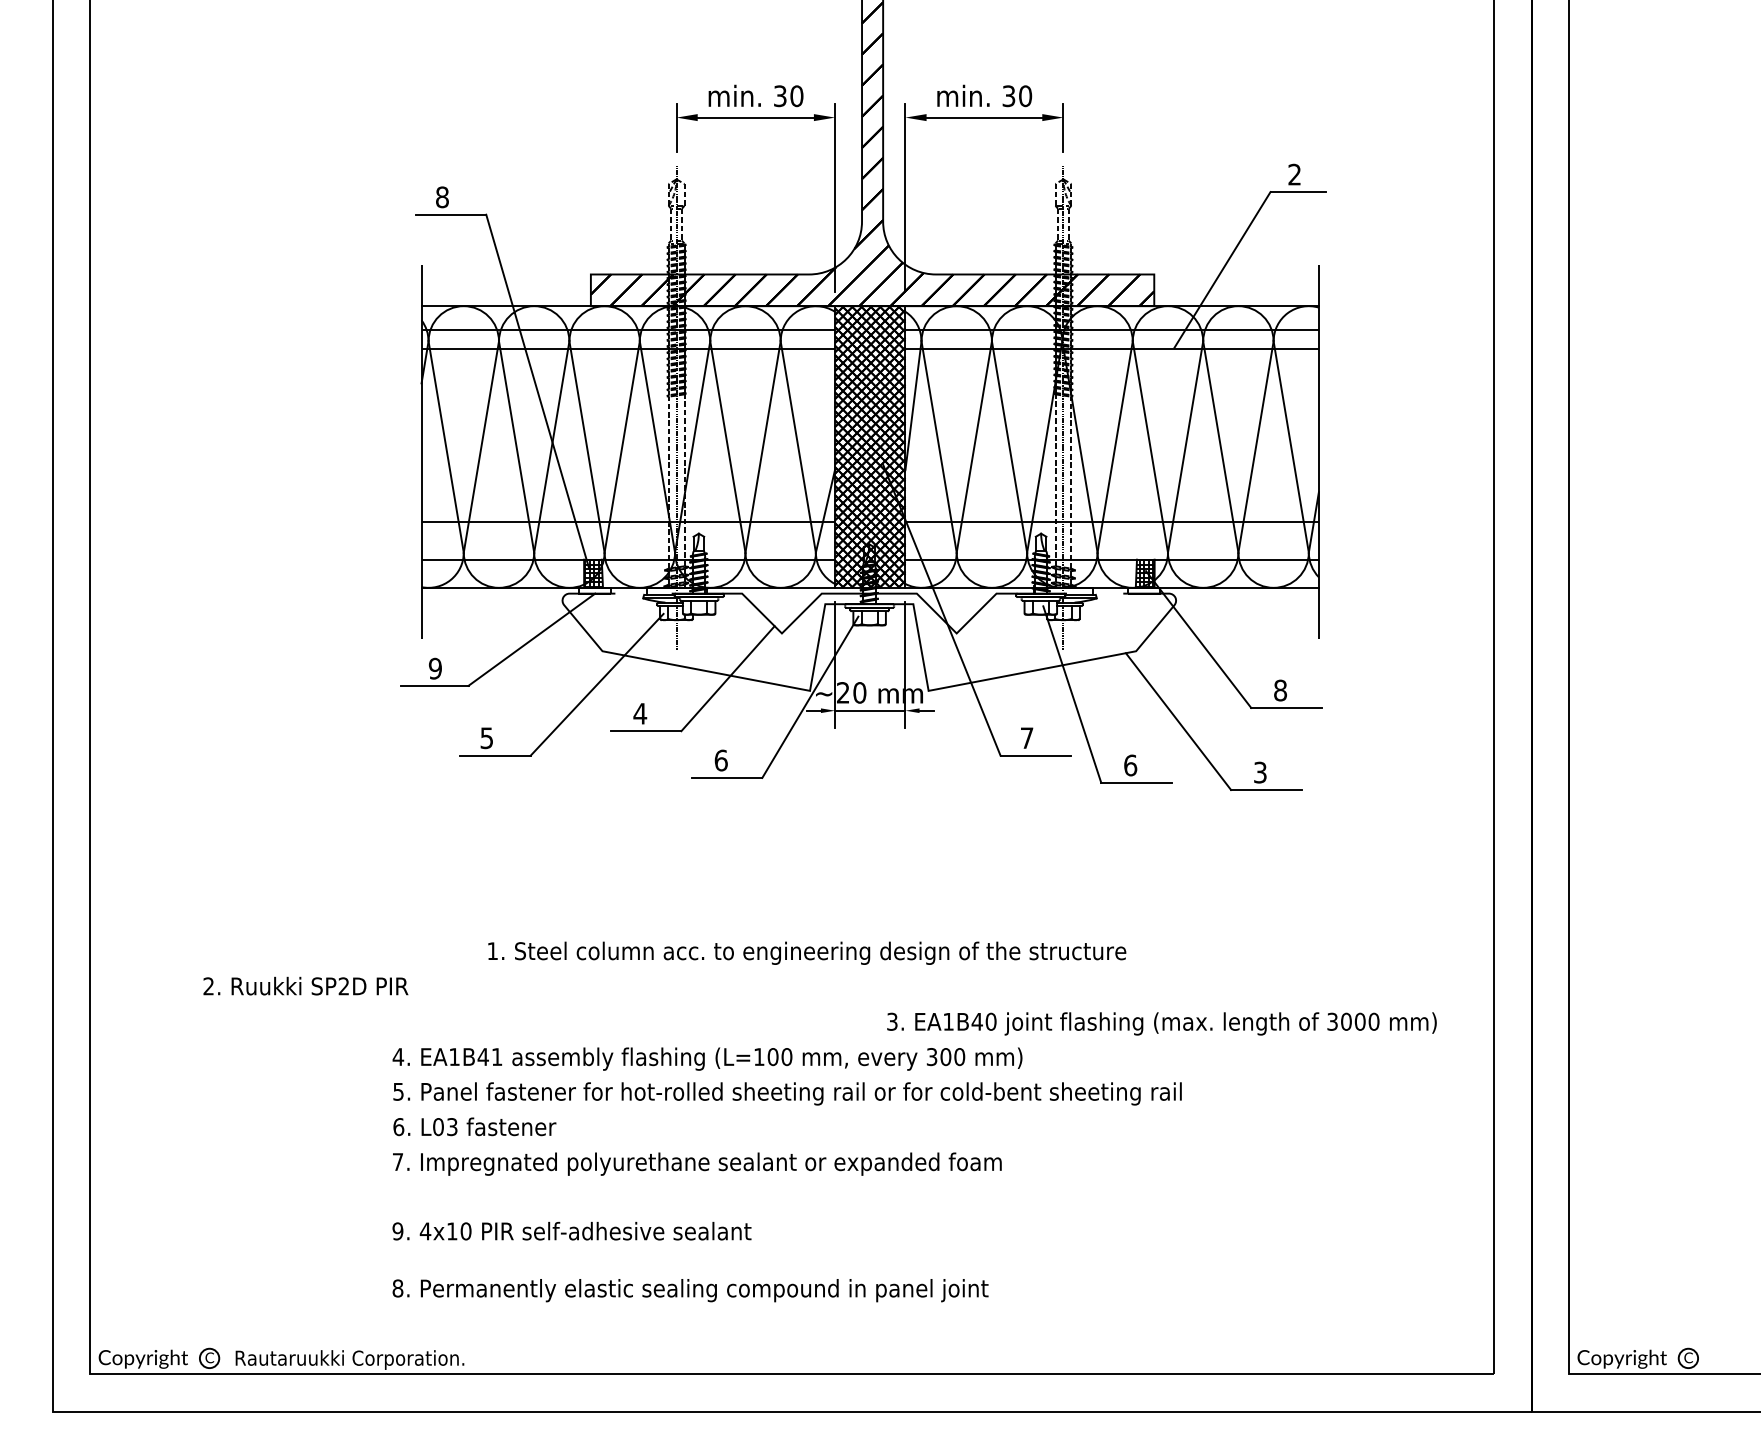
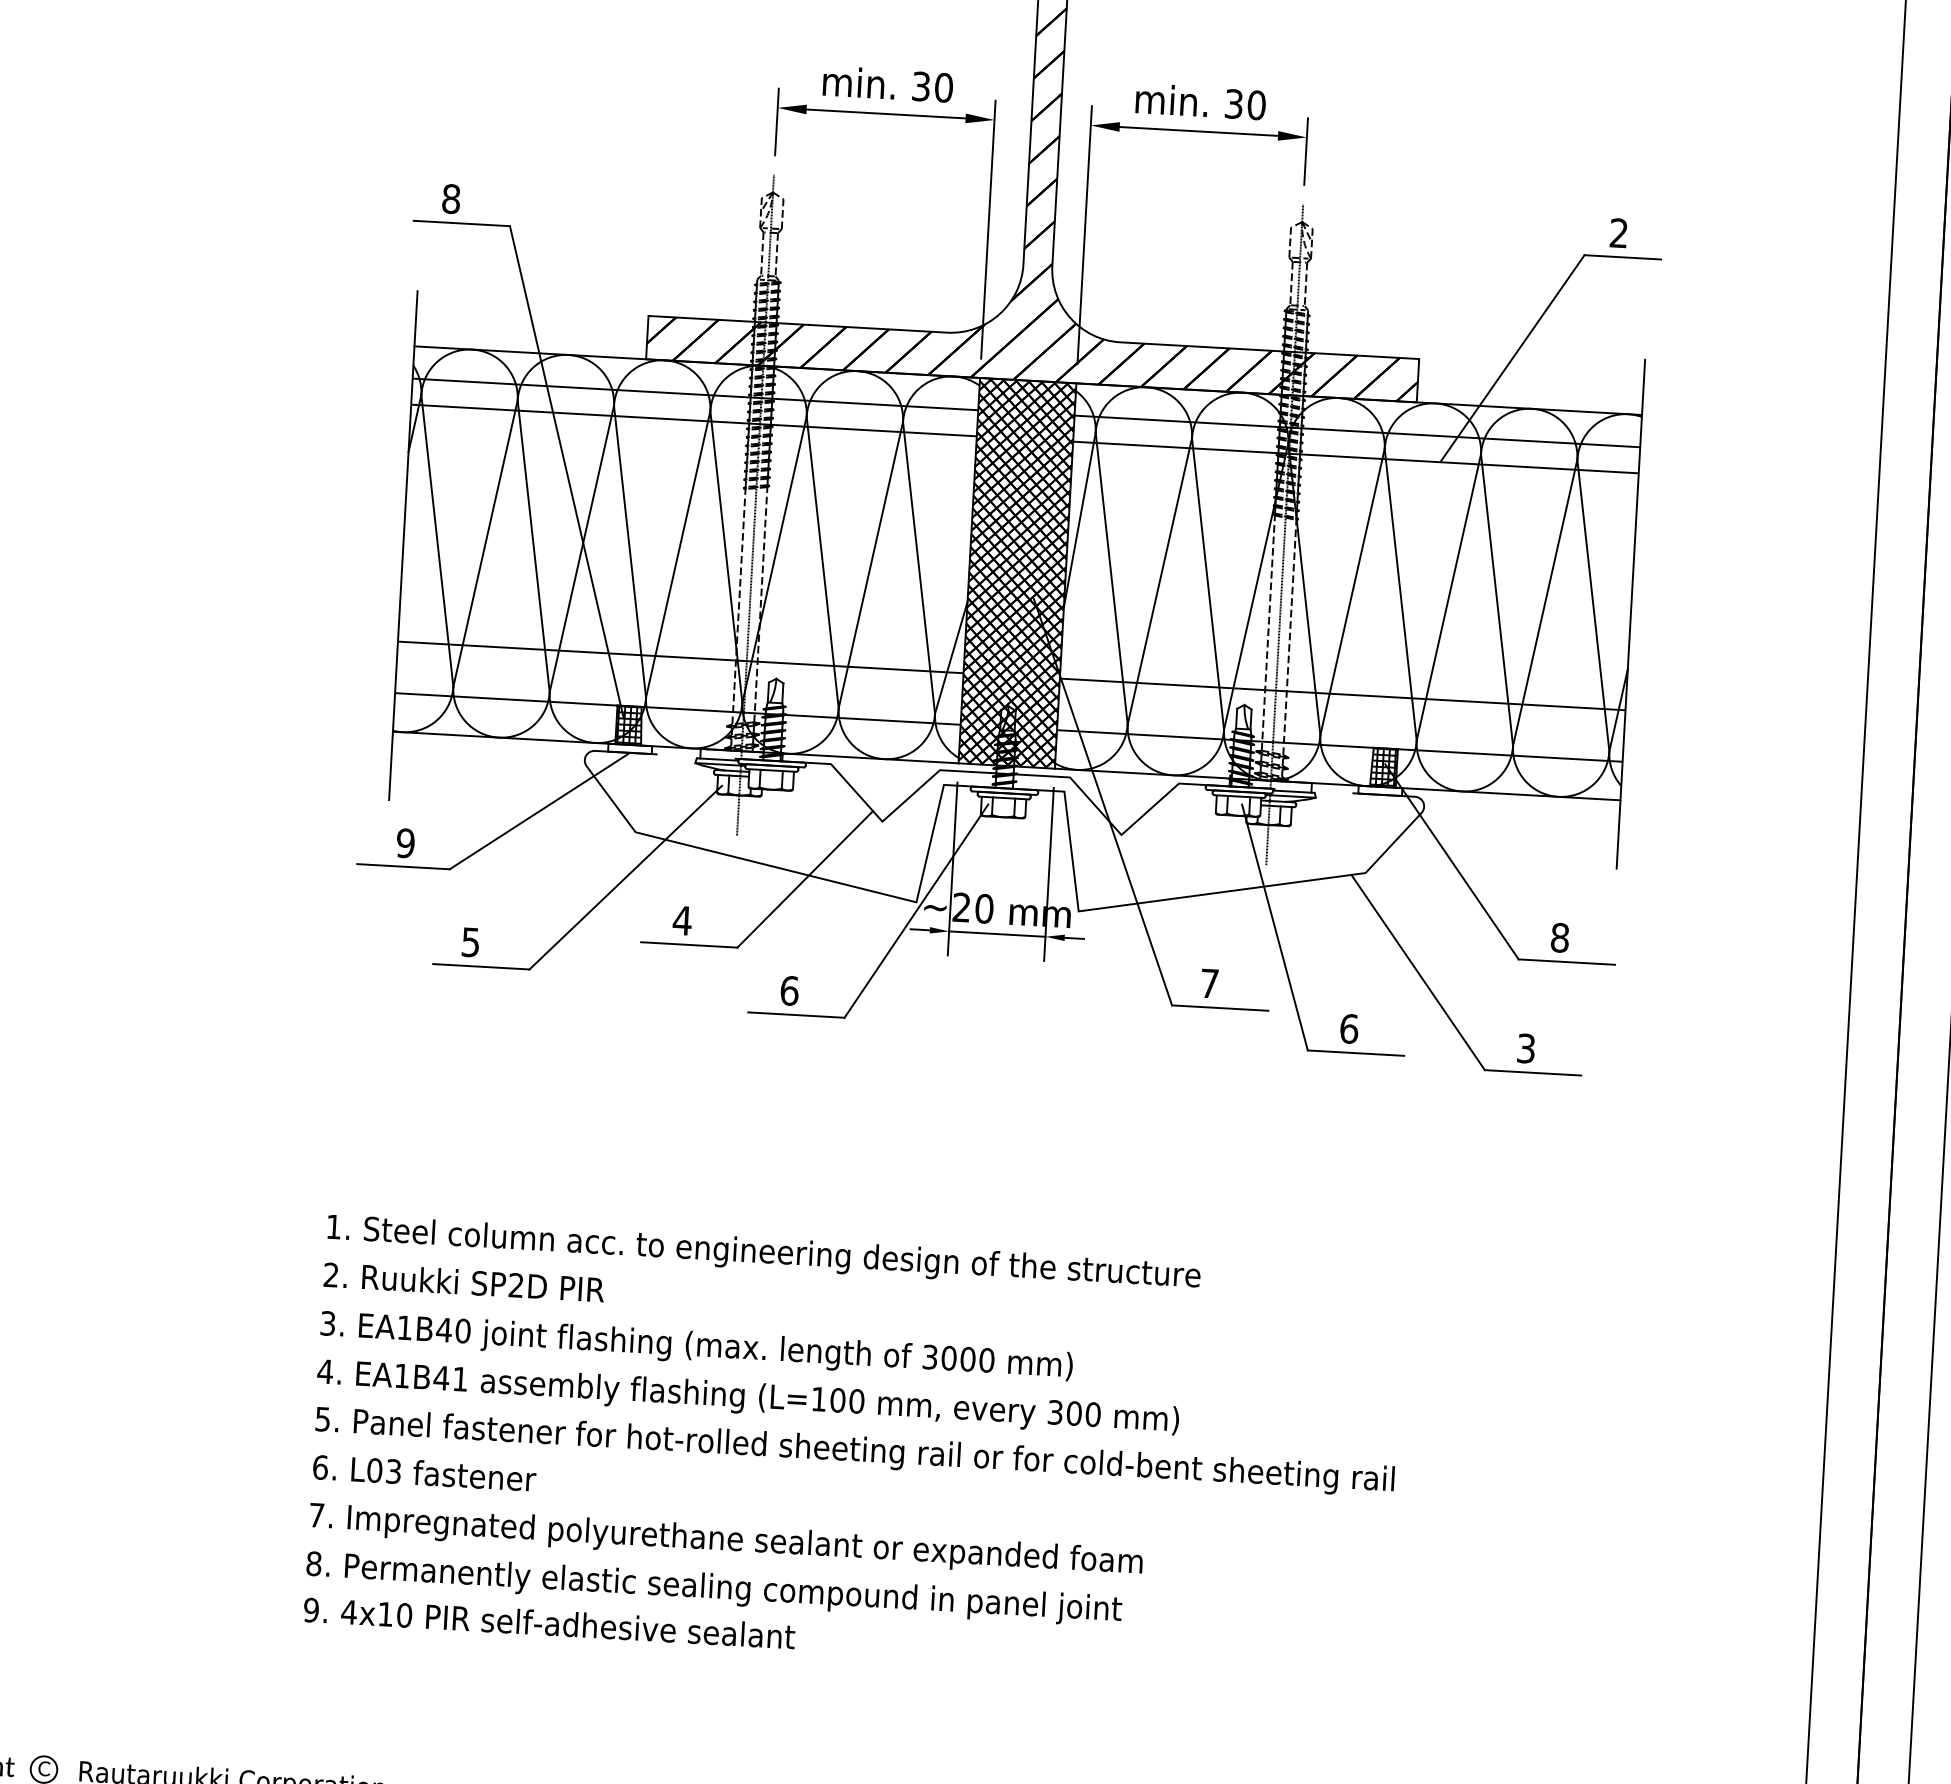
text: (807, 952) -> (764, 1252), moved
text: (305, 985) -> (463, 1281), moved
text: (1161, 1023) -> (696, 1346), moved
text: (690, 1290) -> (714, 1588), moved

